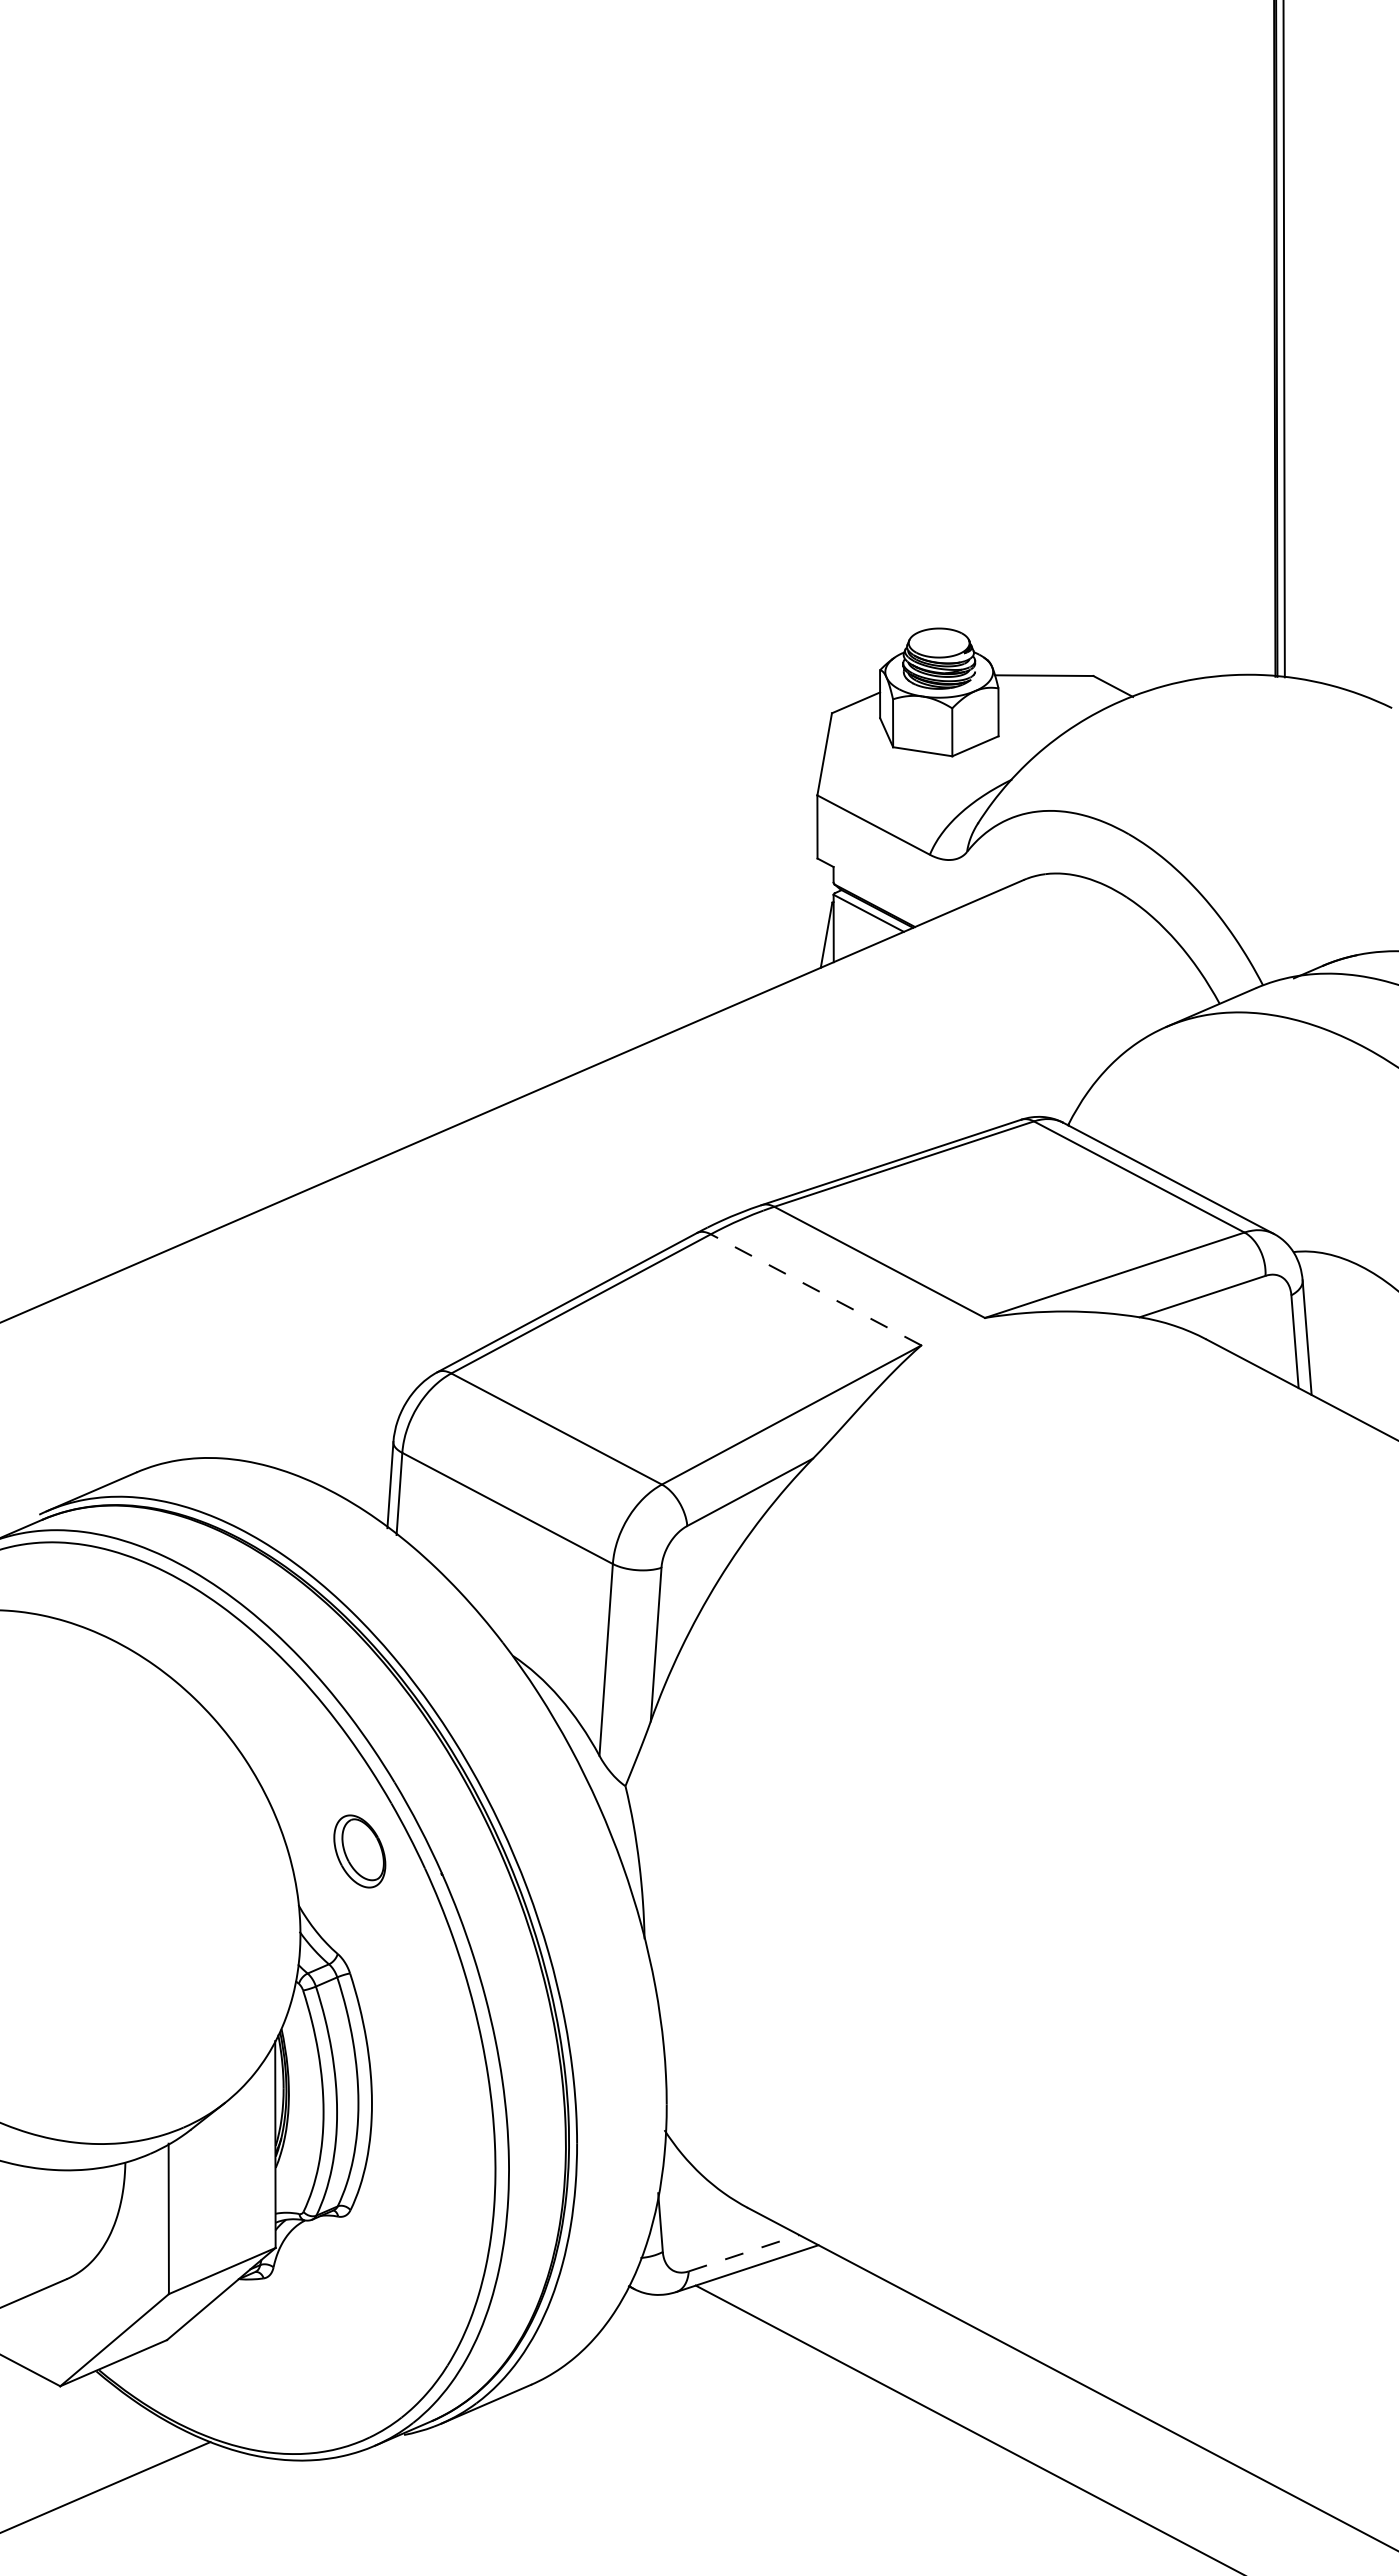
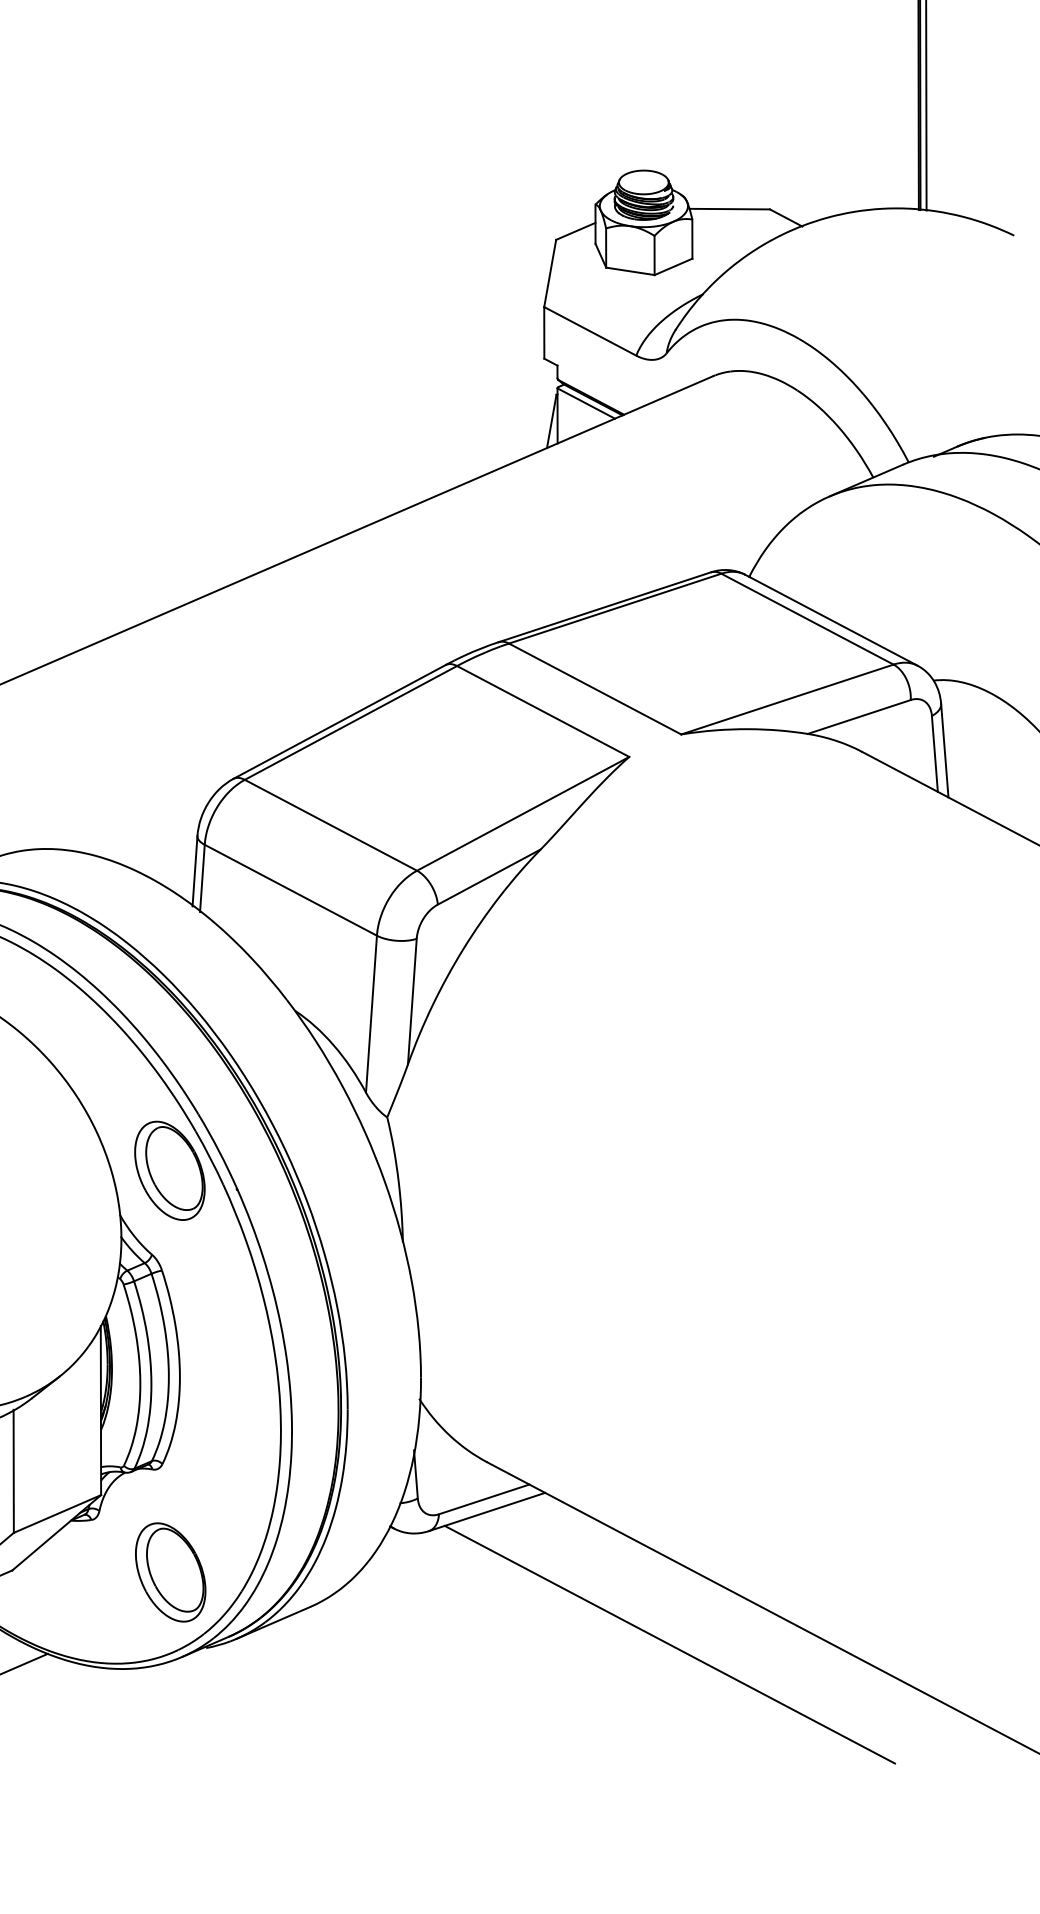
line: (815, 1289) -> (542, 711), dashed -> solid
part: (359, 1851) -> (169, 1170), size x1.67
line: (744, 2253) -> (484, 1499), dashed -> solid
part: (360, 2342) -> (170, 1572), added

